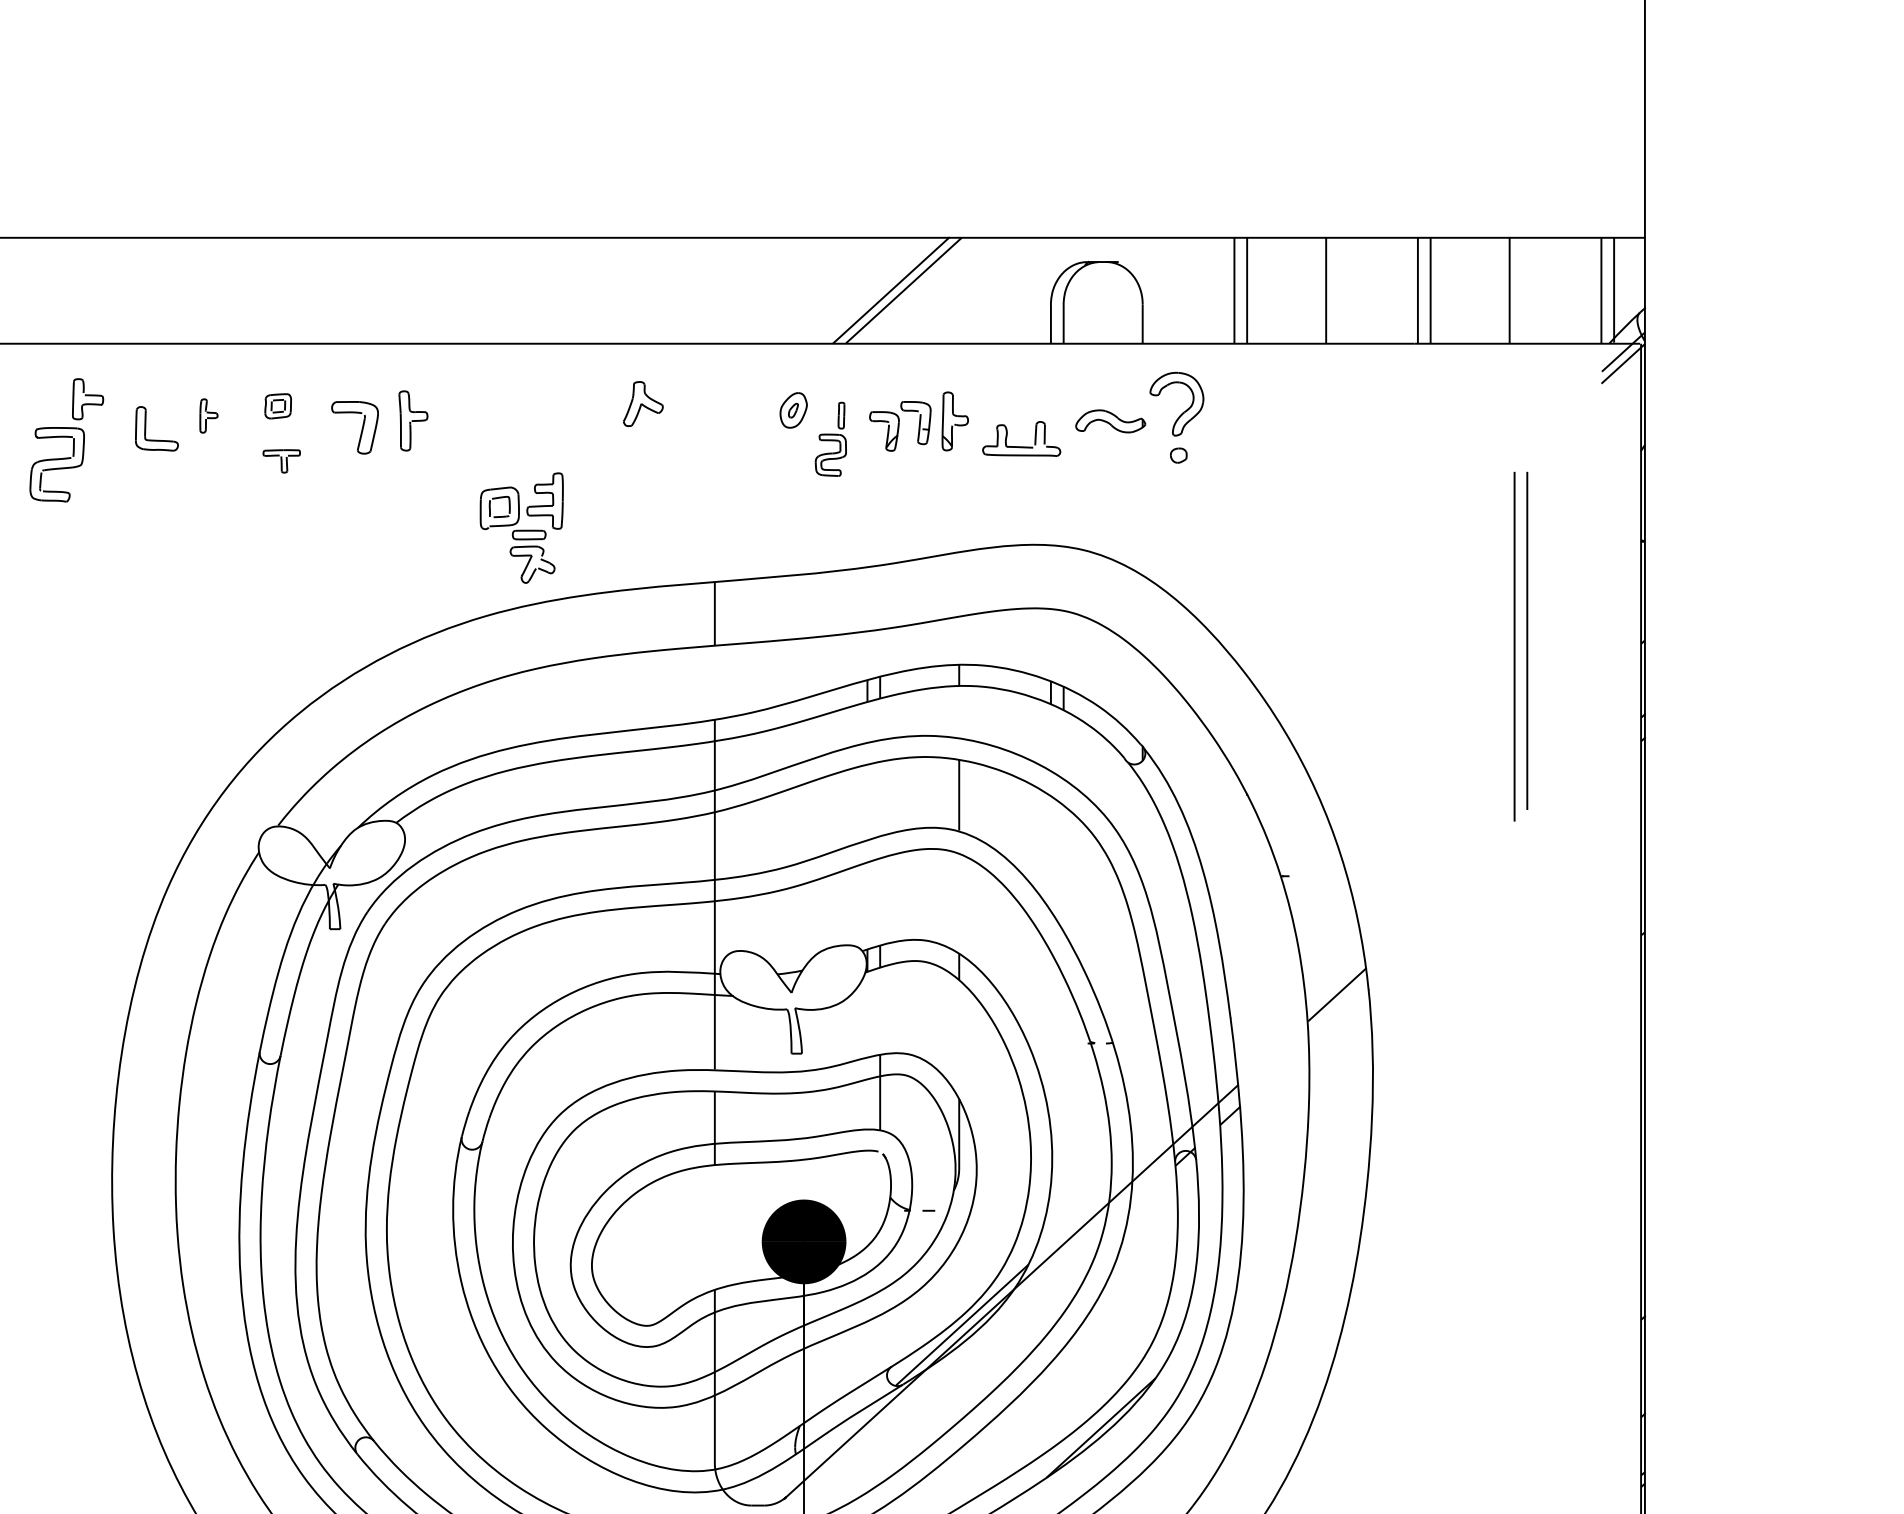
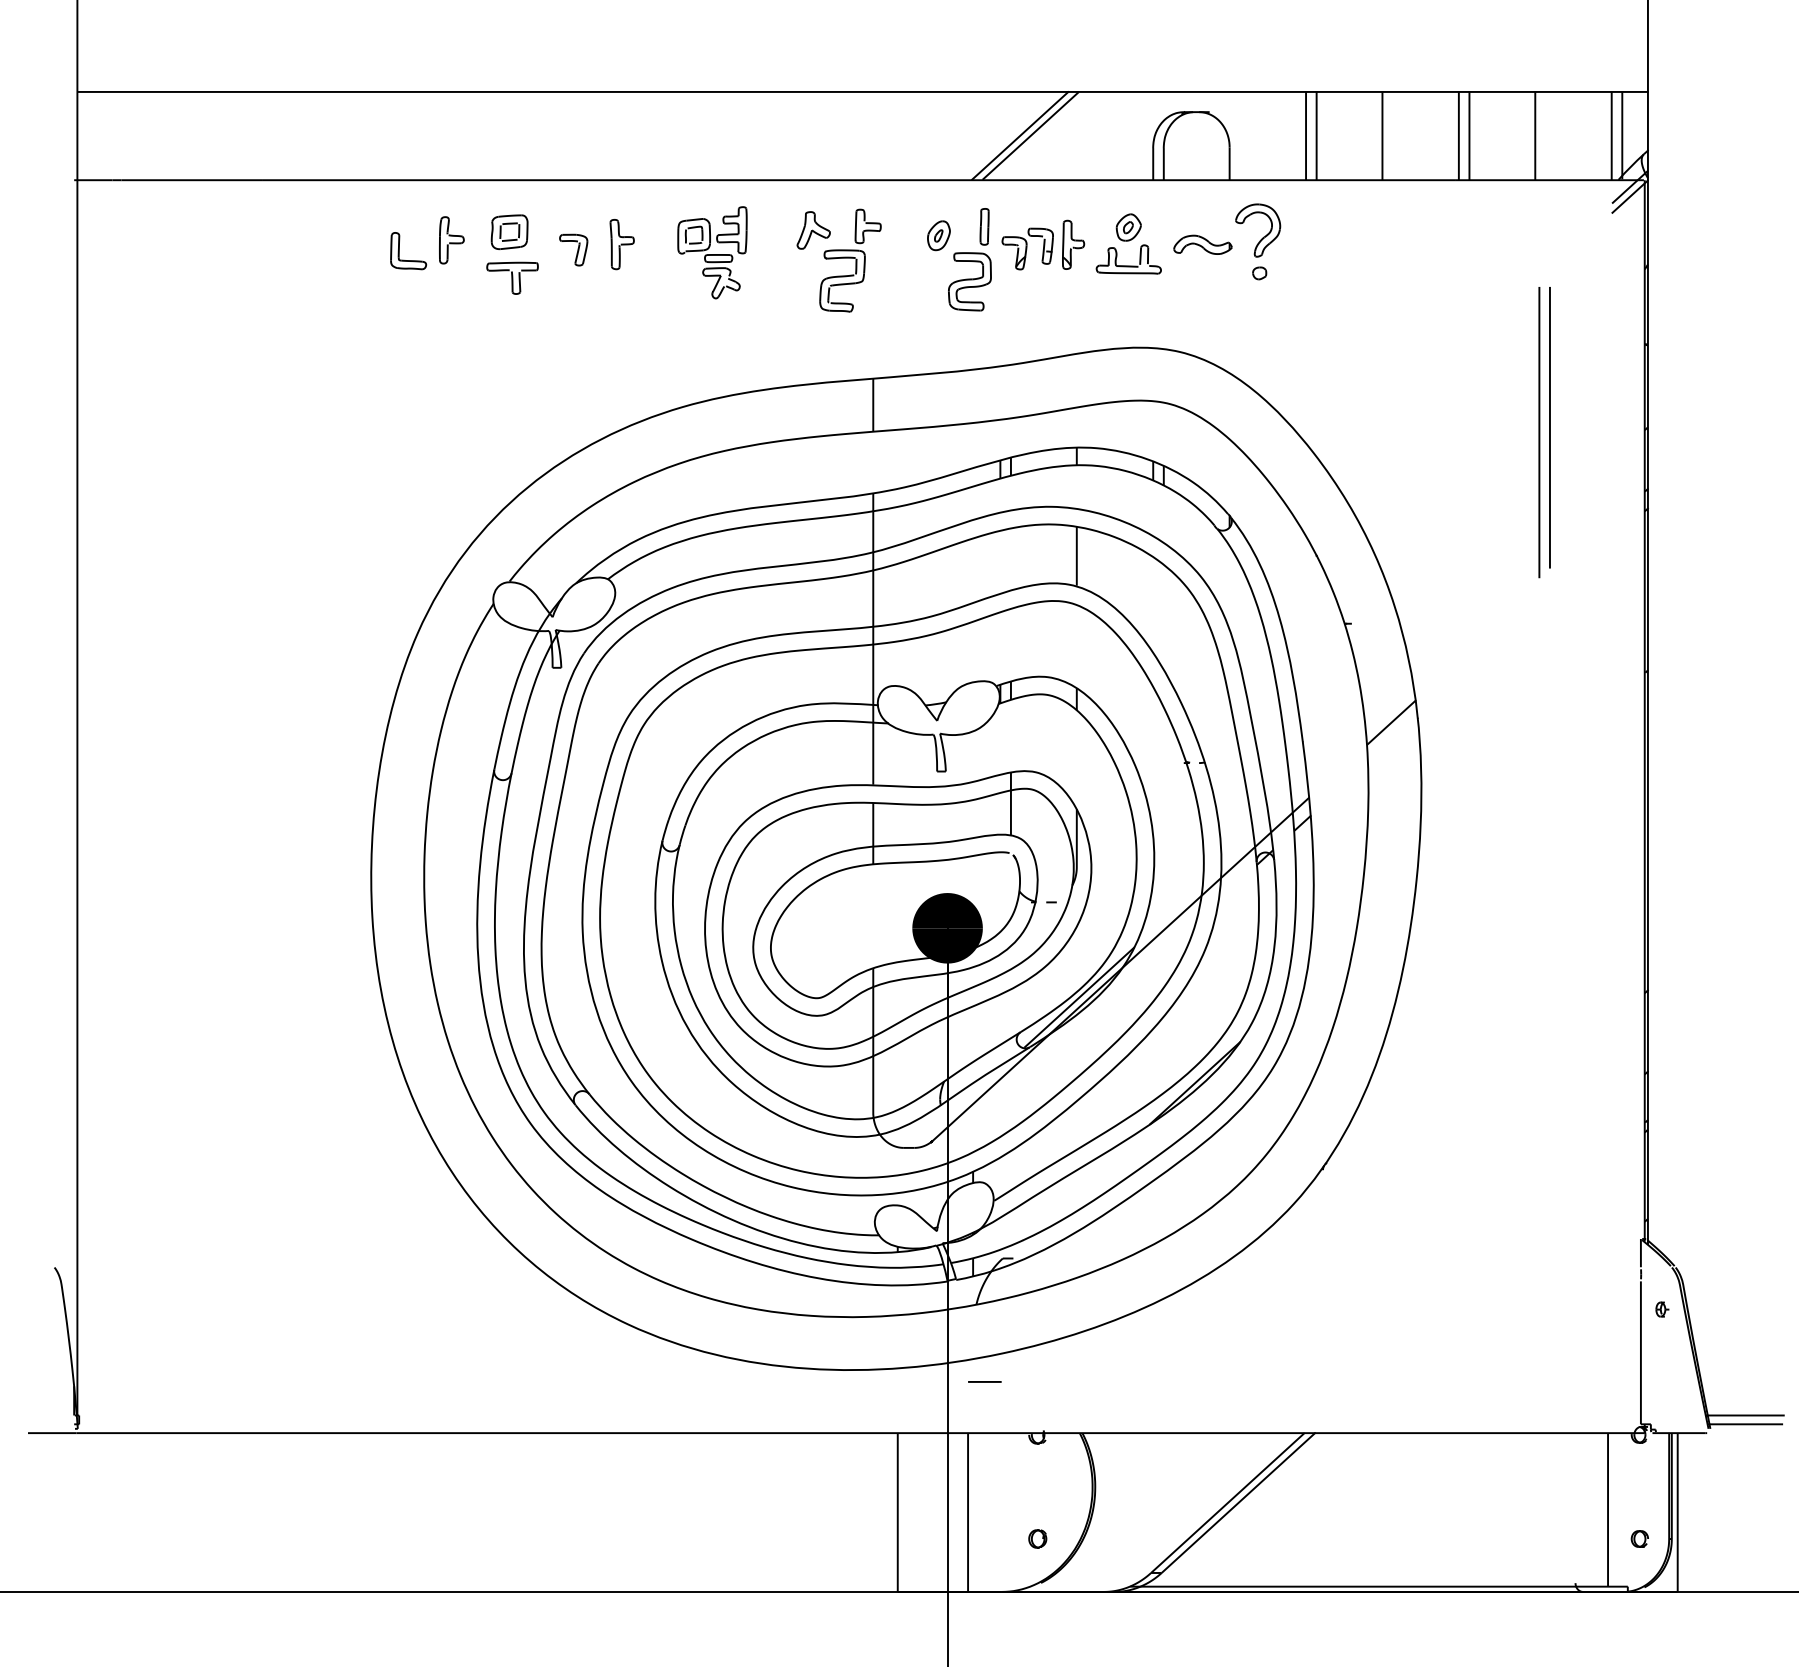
part: (1021, 400) -> (1128, 227), added
part: (278, 406) -> (509, 232), size x1.67
part: (208, 416) -> (451, 240), size x1.67
part: (354, 426) -> (573, 249), size x0.71
part: (830, 438) -> (969, 259), size x1.67
part: (66, 440) -> (850, 260), moved
part: (281, 460) -> (512, 277), size x1.67
part: (521, 527) -> (712, 252), moved

